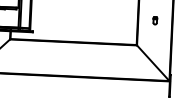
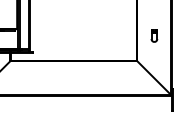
part: (155, 20) -> (154, 35), size x1.67

